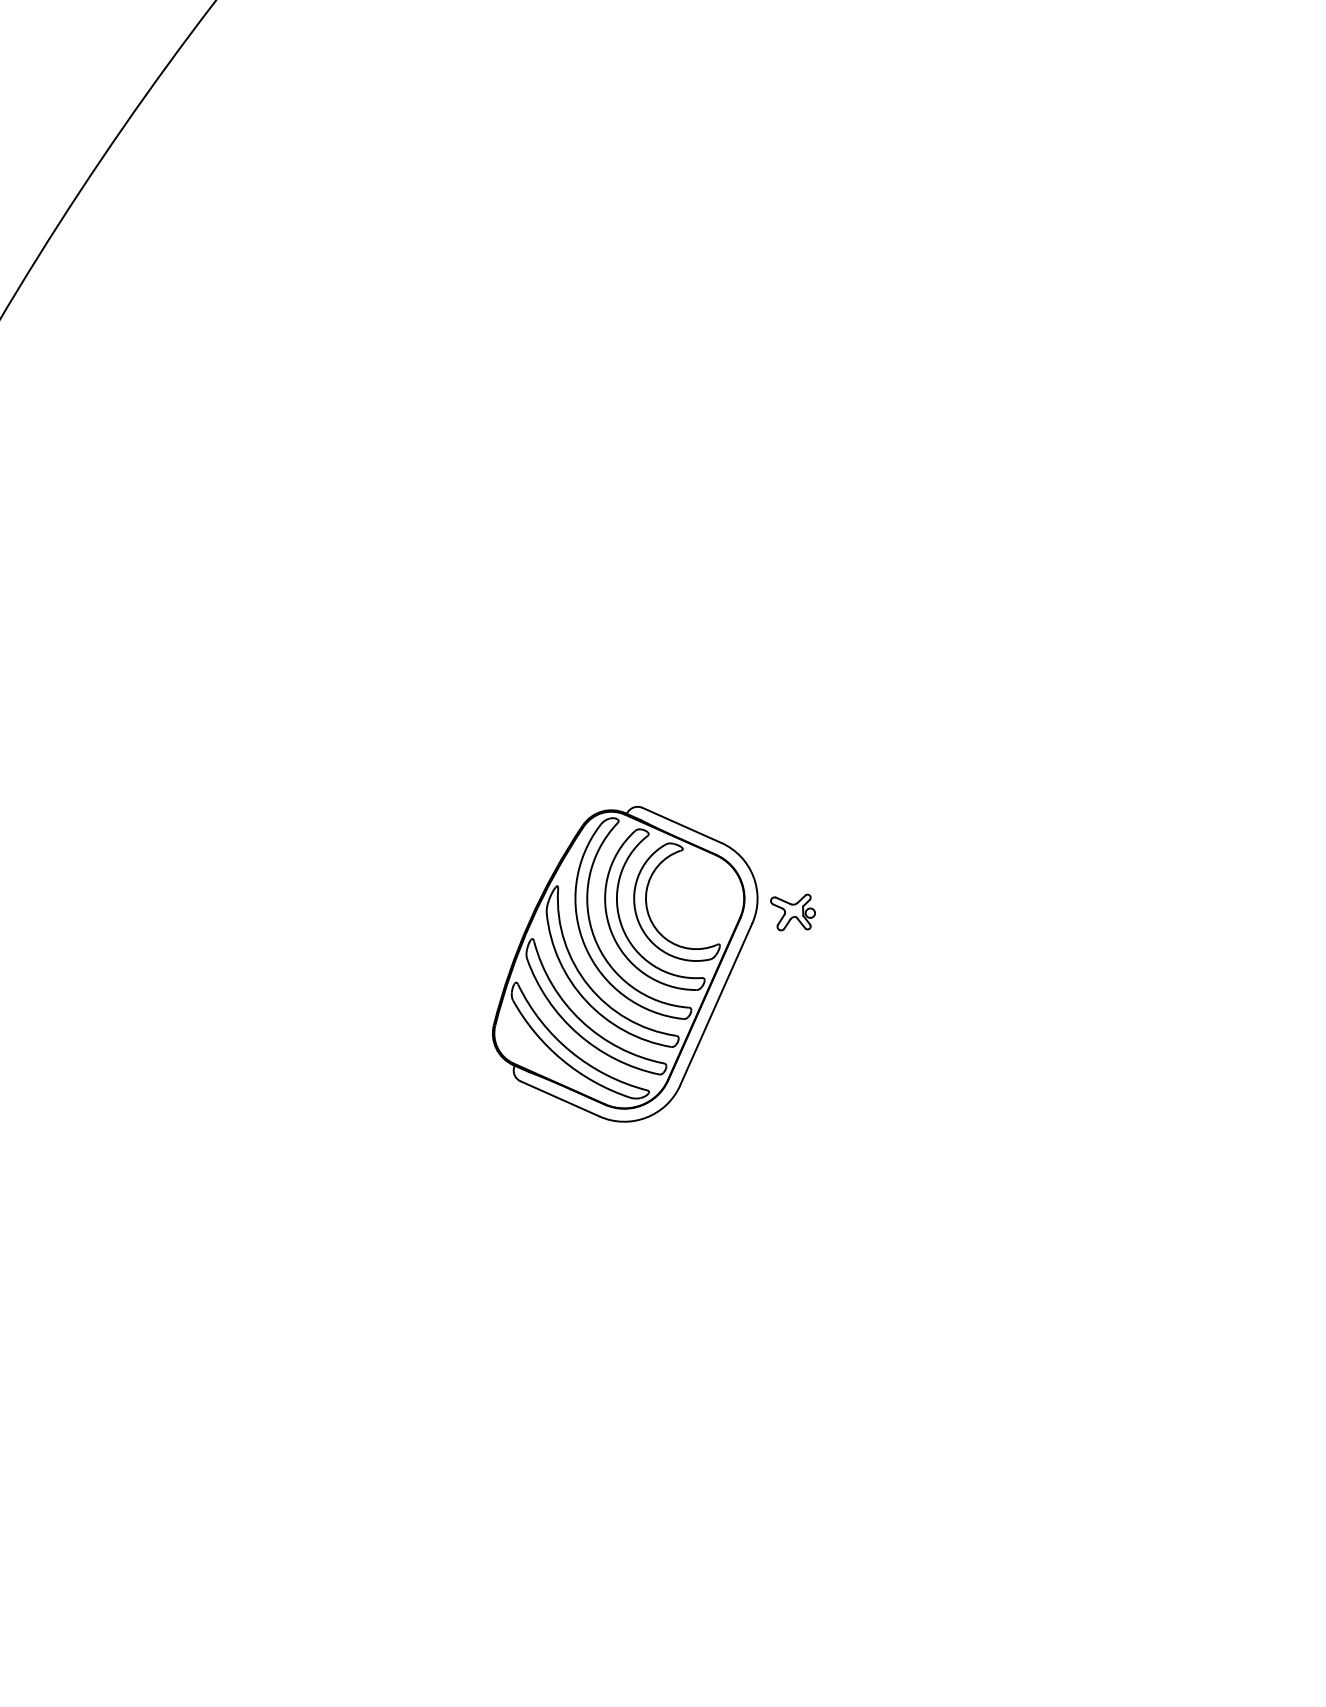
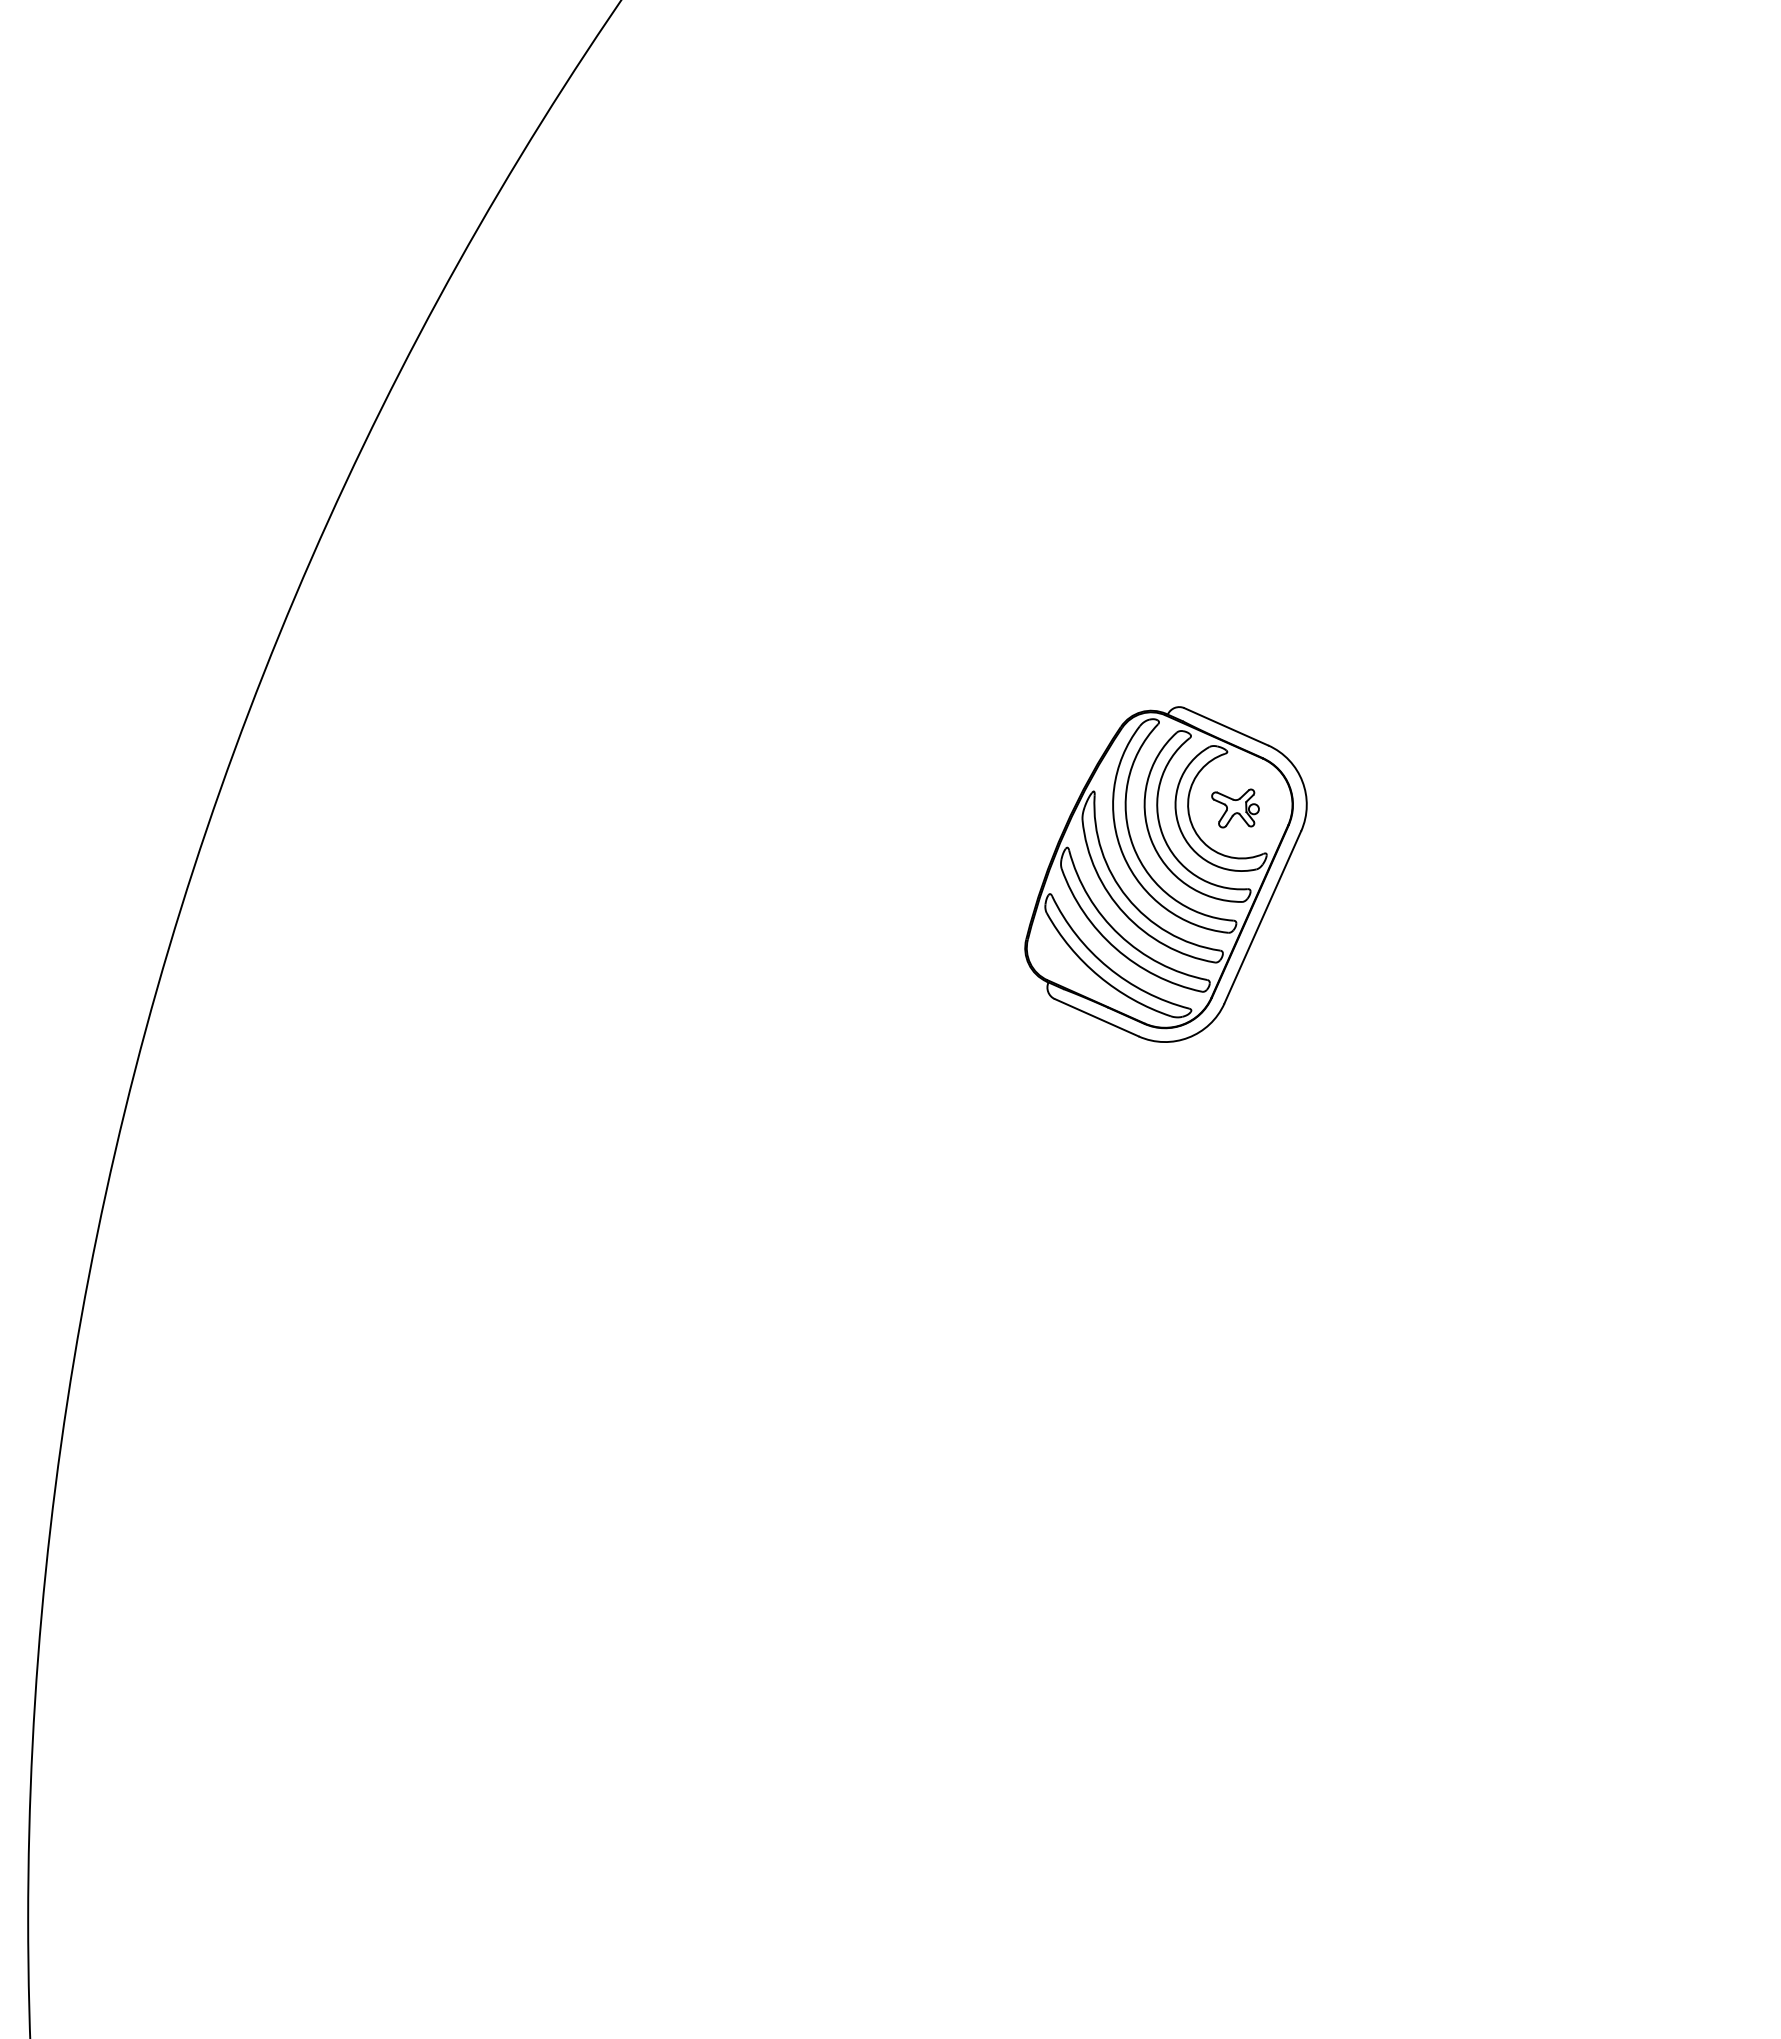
part: (793, 912) -> (1235, 808), moved

